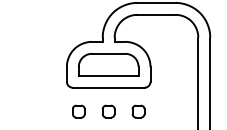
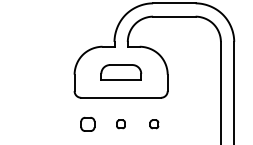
part: (108, 64) -> (120, 71), size x0.6
part: (108, 111) -> (120, 124), size x0.6
part: (138, 111) -> (154, 124), size x0.6

